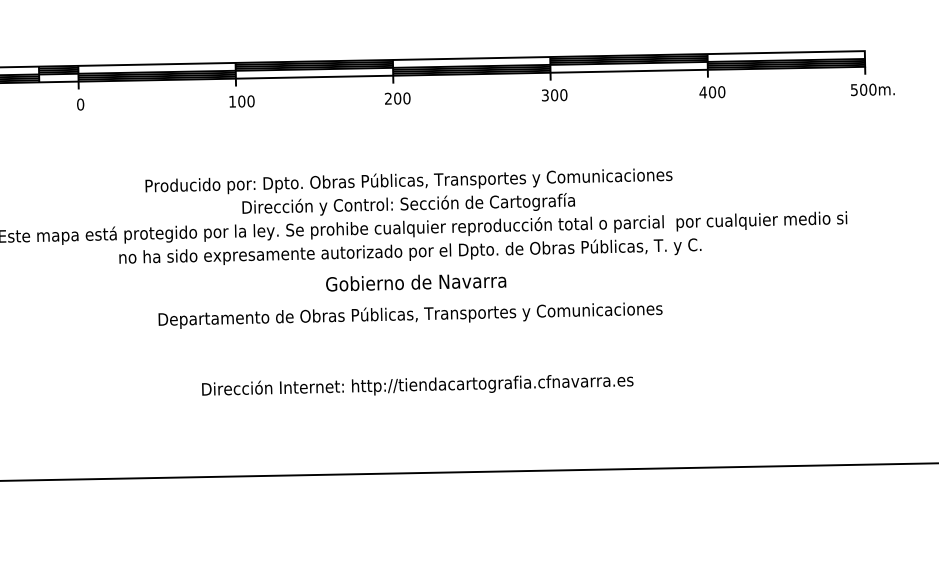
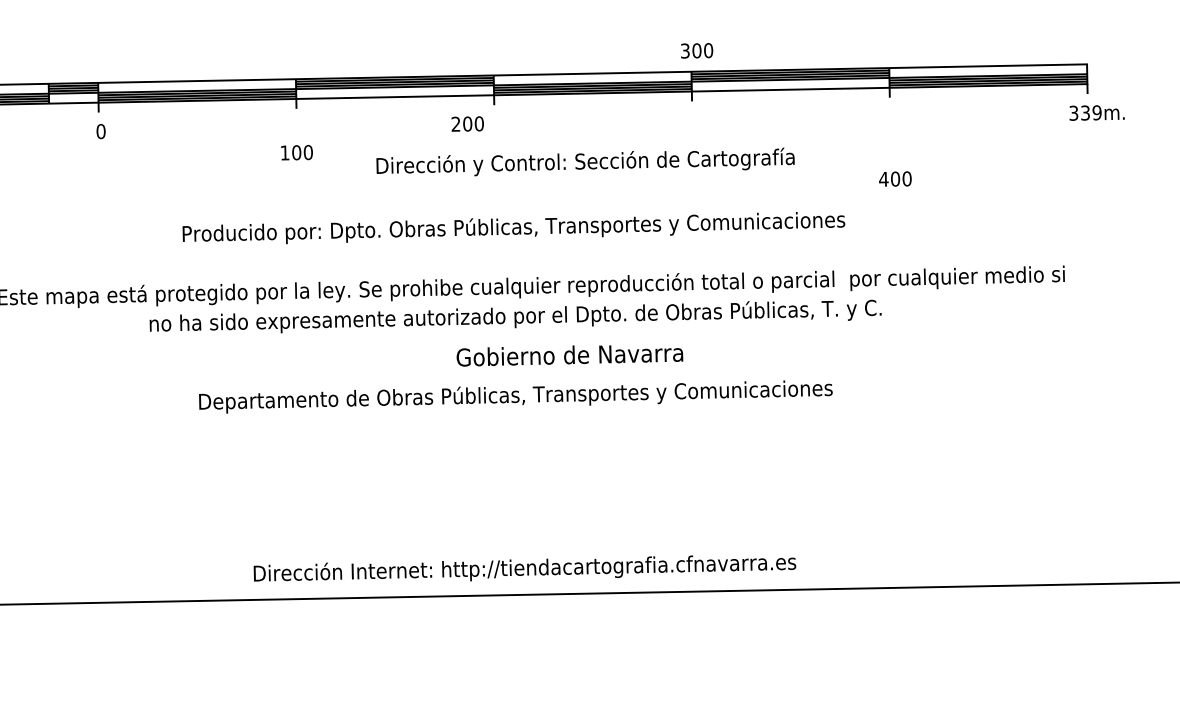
text: (863, 89) -> (1085, 112), 500m. -> 339m.
text: (712, 91) -> (895, 178), moved
text: (555, 94) -> (697, 50), moved
text: (397, 98) -> (467, 123), moved
text: (241, 101) -> (296, 152), moved
text: (408, 203) -> (585, 161), moved
text: (415, 282) -> (569, 355), moved
text: (417, 385) -> (524, 568), moved

